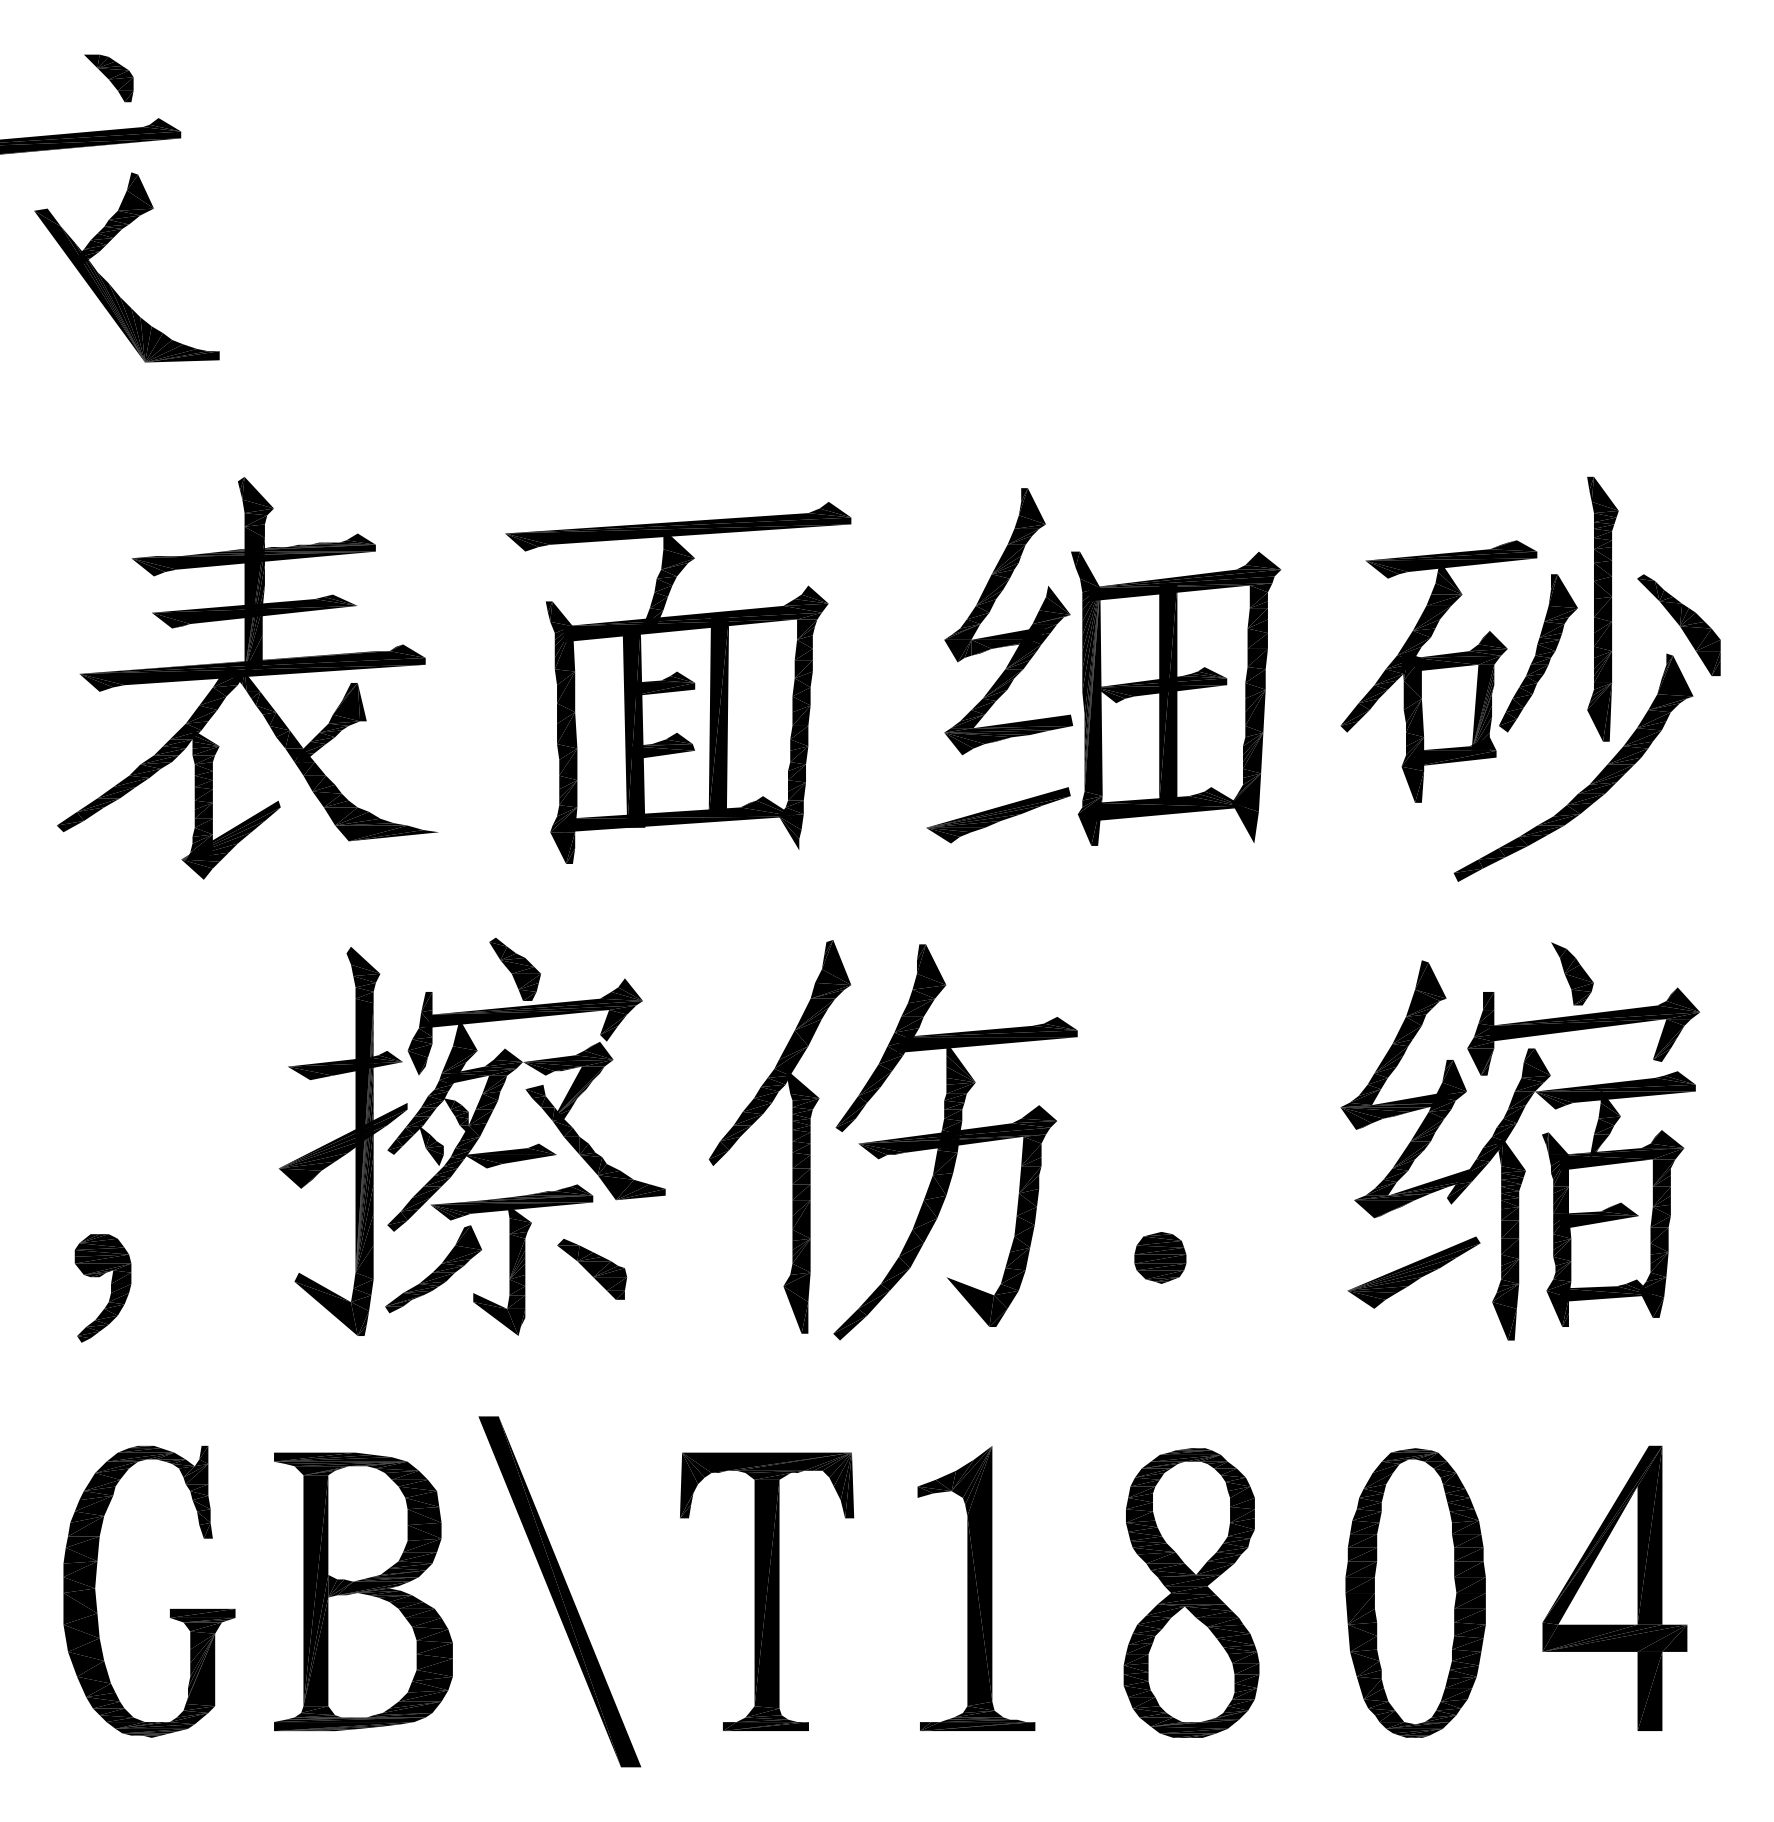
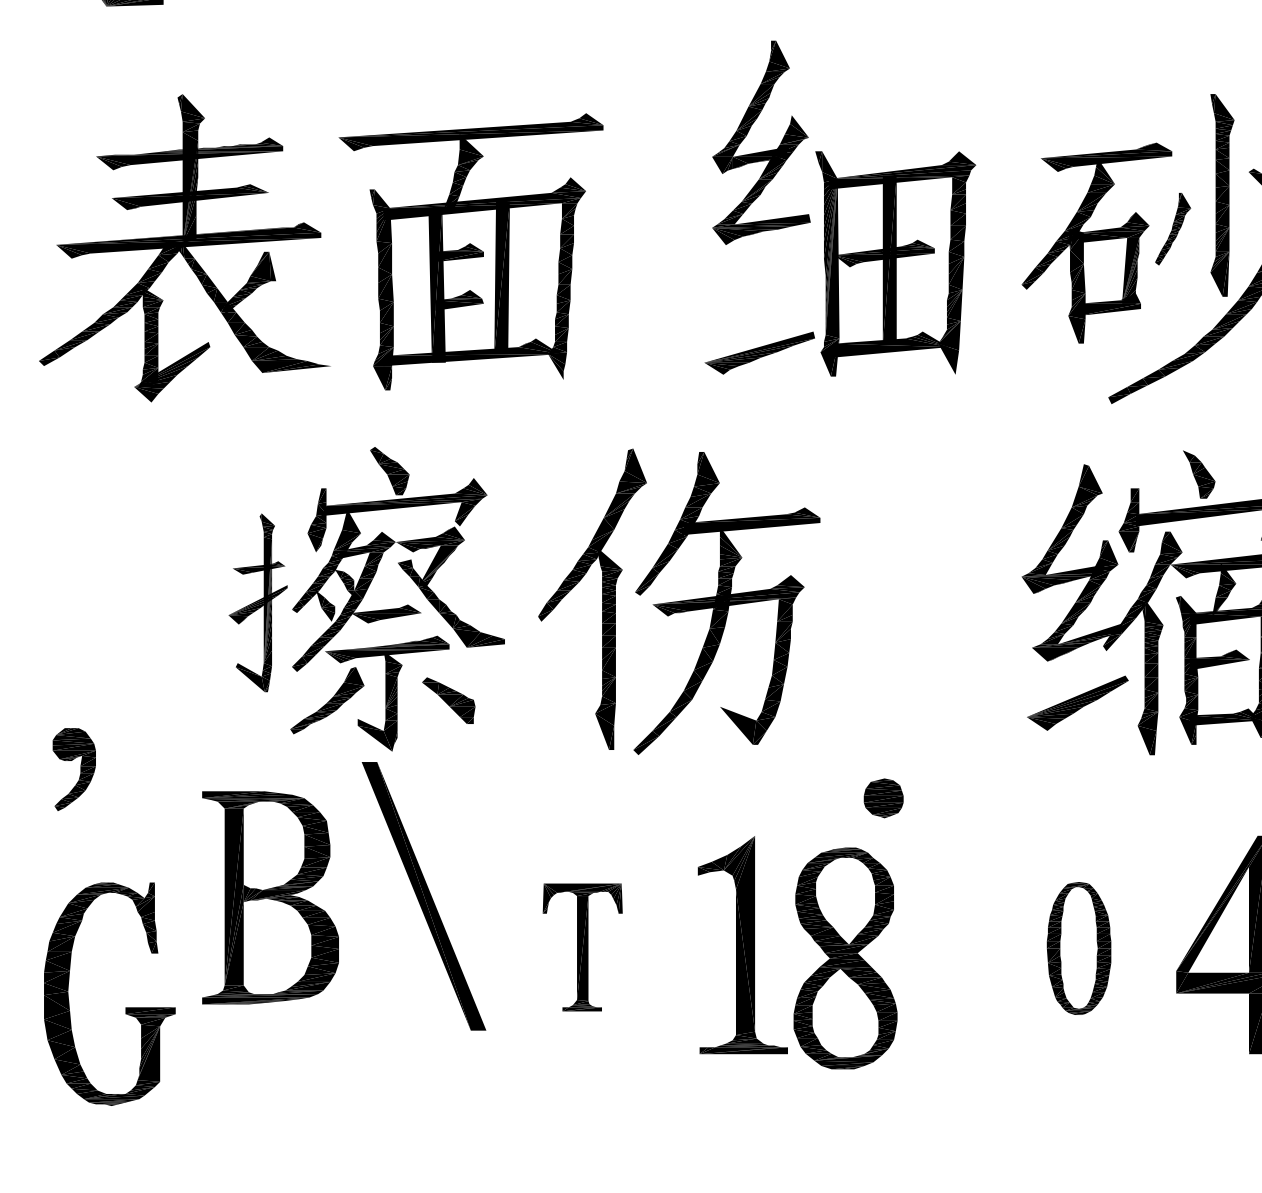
part: (1010, 632) -> (762, 151), moved
part: (1538, 653) -> (1173, 229), size x0.6
part: (678, 682) -> (471, 251), moved
part: (342, 1141) -> (257, 602), size x0.6
part: (1160, 1257) -> (883, 798), moved
part: (111, 1288) -> (80, 769), moved
part: (363, 1591) -> (270, 897), moved
part: (559, 1591) -> (423, 896), moved
part: (767, 1591) -> (582, 947), size x0.6
part: (1191, 1592) -> (845, 958), moved
part: (1415, 1592) -> (1079, 948), size x0.6
part: (170, 1608) -> (125, 1007), moved

